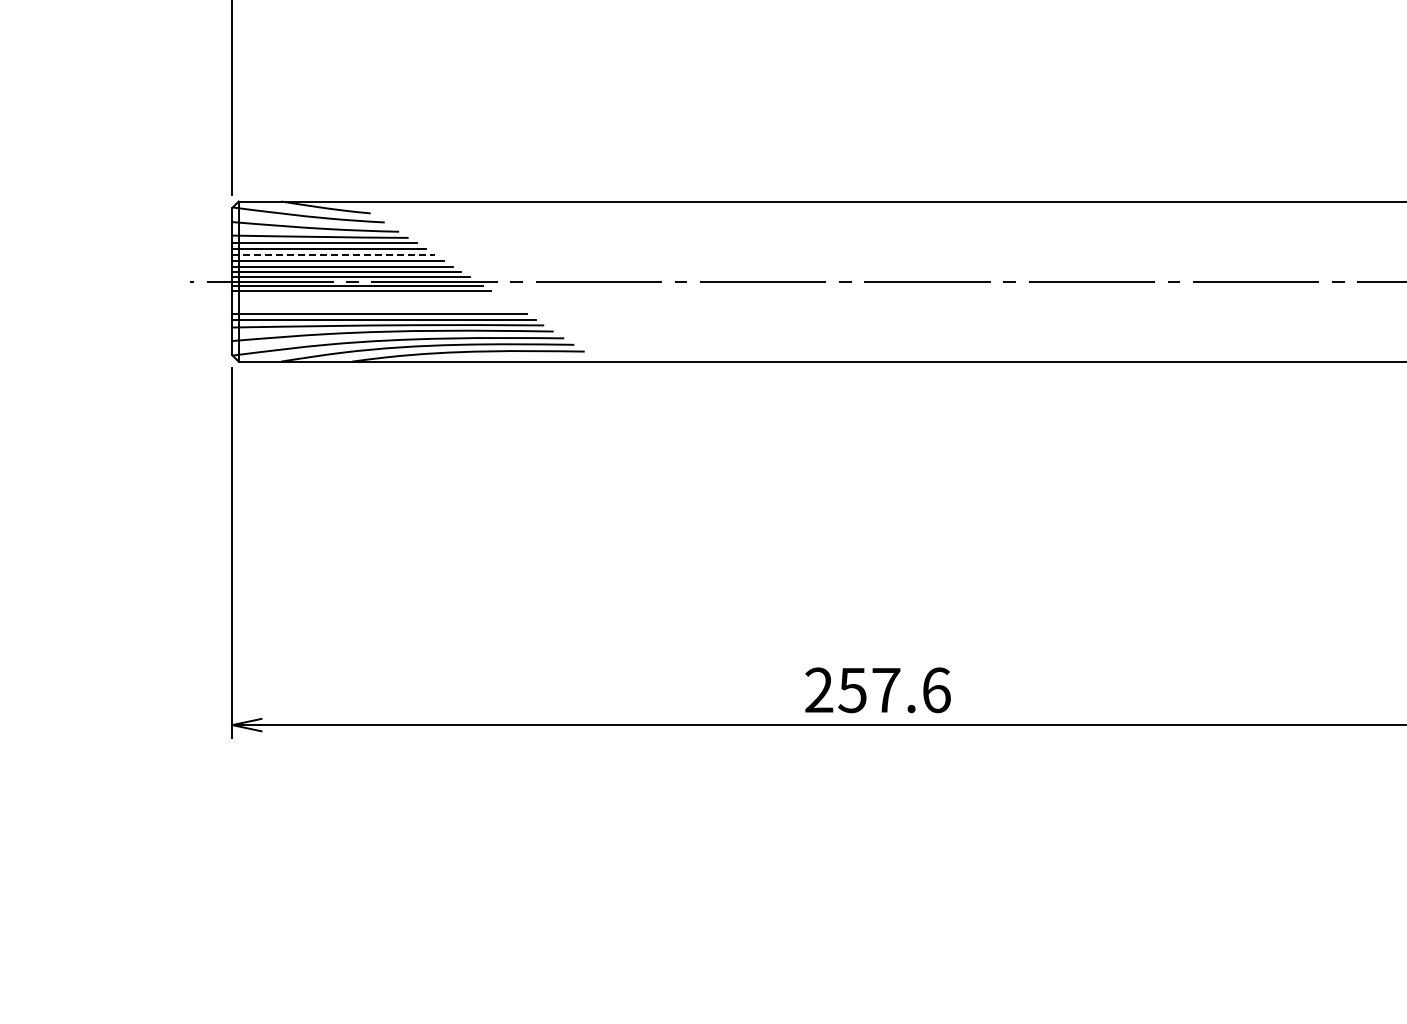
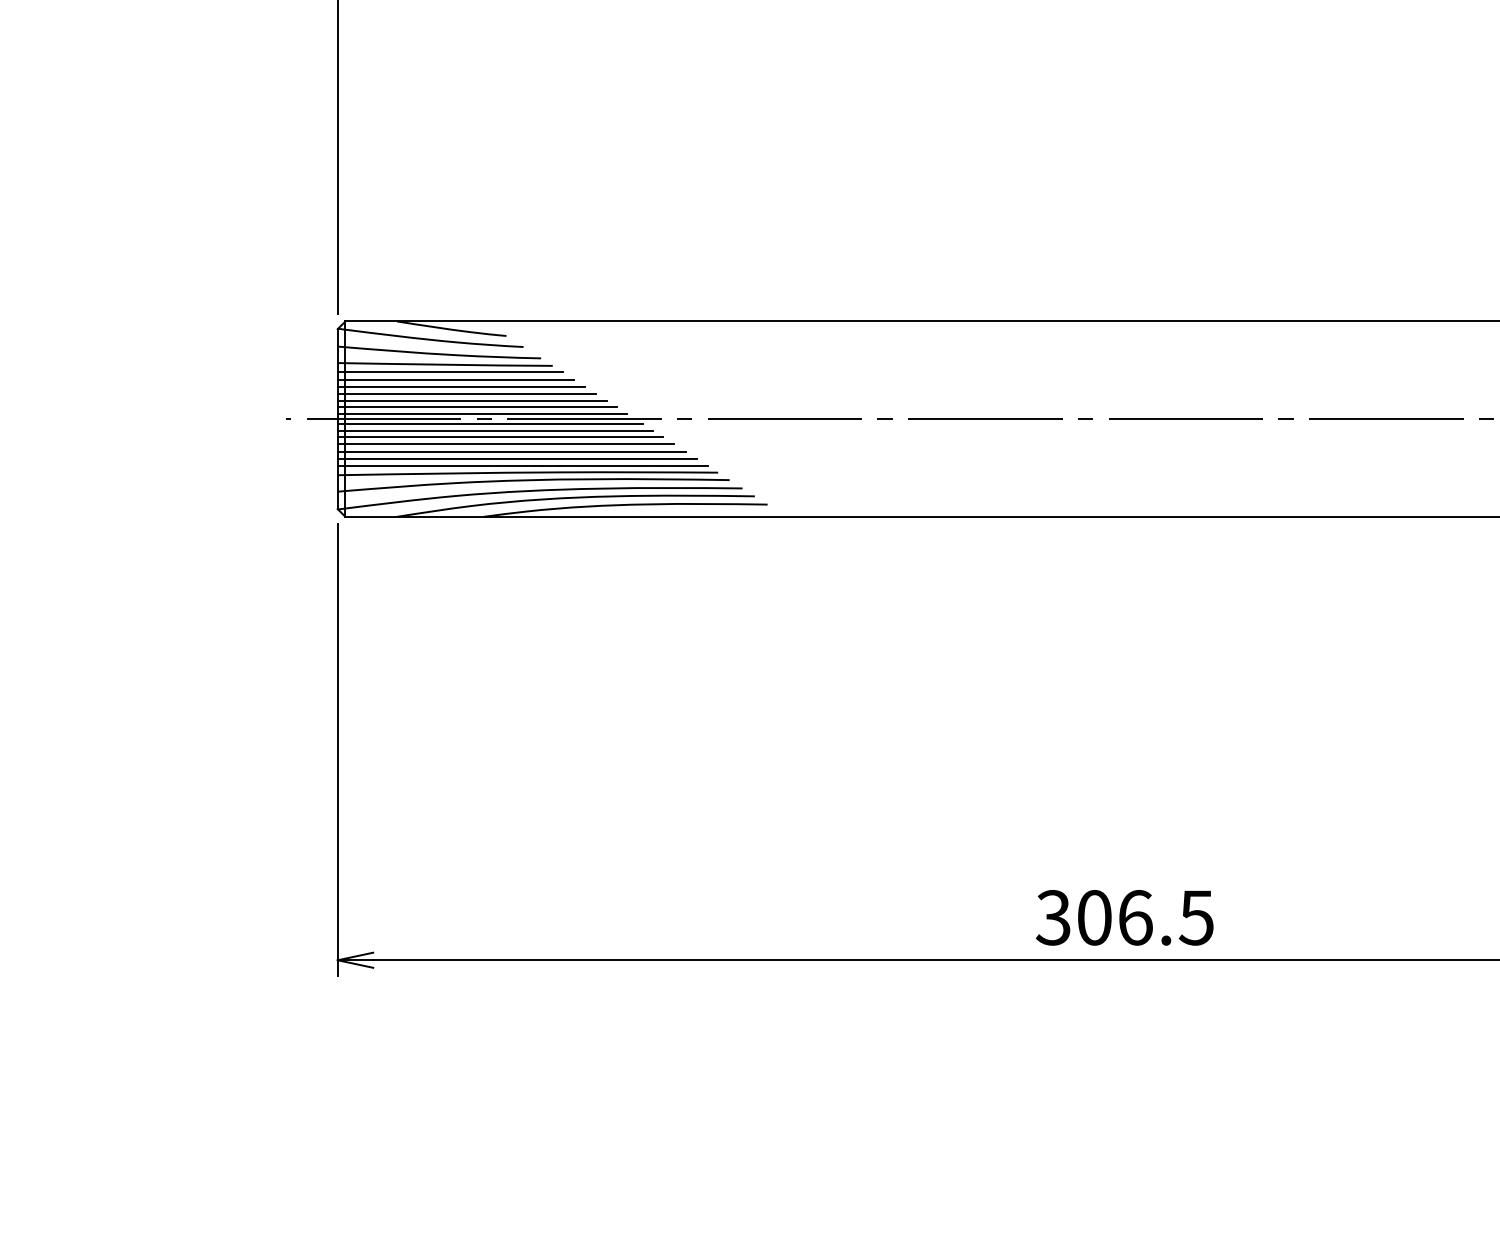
line: (334, 254) -> (462, 386), dashed -> solid
line: (365, 296) -> (500, 437), added
line: (370, 302) -> (506, 444), added
line: (374, 308) -> (511, 452), added
text: (877, 690) -> (1124, 918), 257.6 -> 306.5

